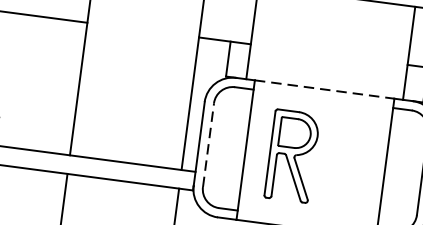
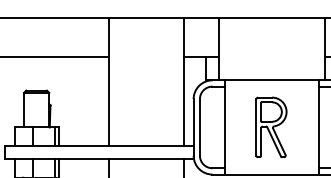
line: (325, 89) -> (272, 80), dashed -> solid
line: (208, 143) -> (199, 126), dashed -> solid
part: (292, 156) -> (271, 127), moved

